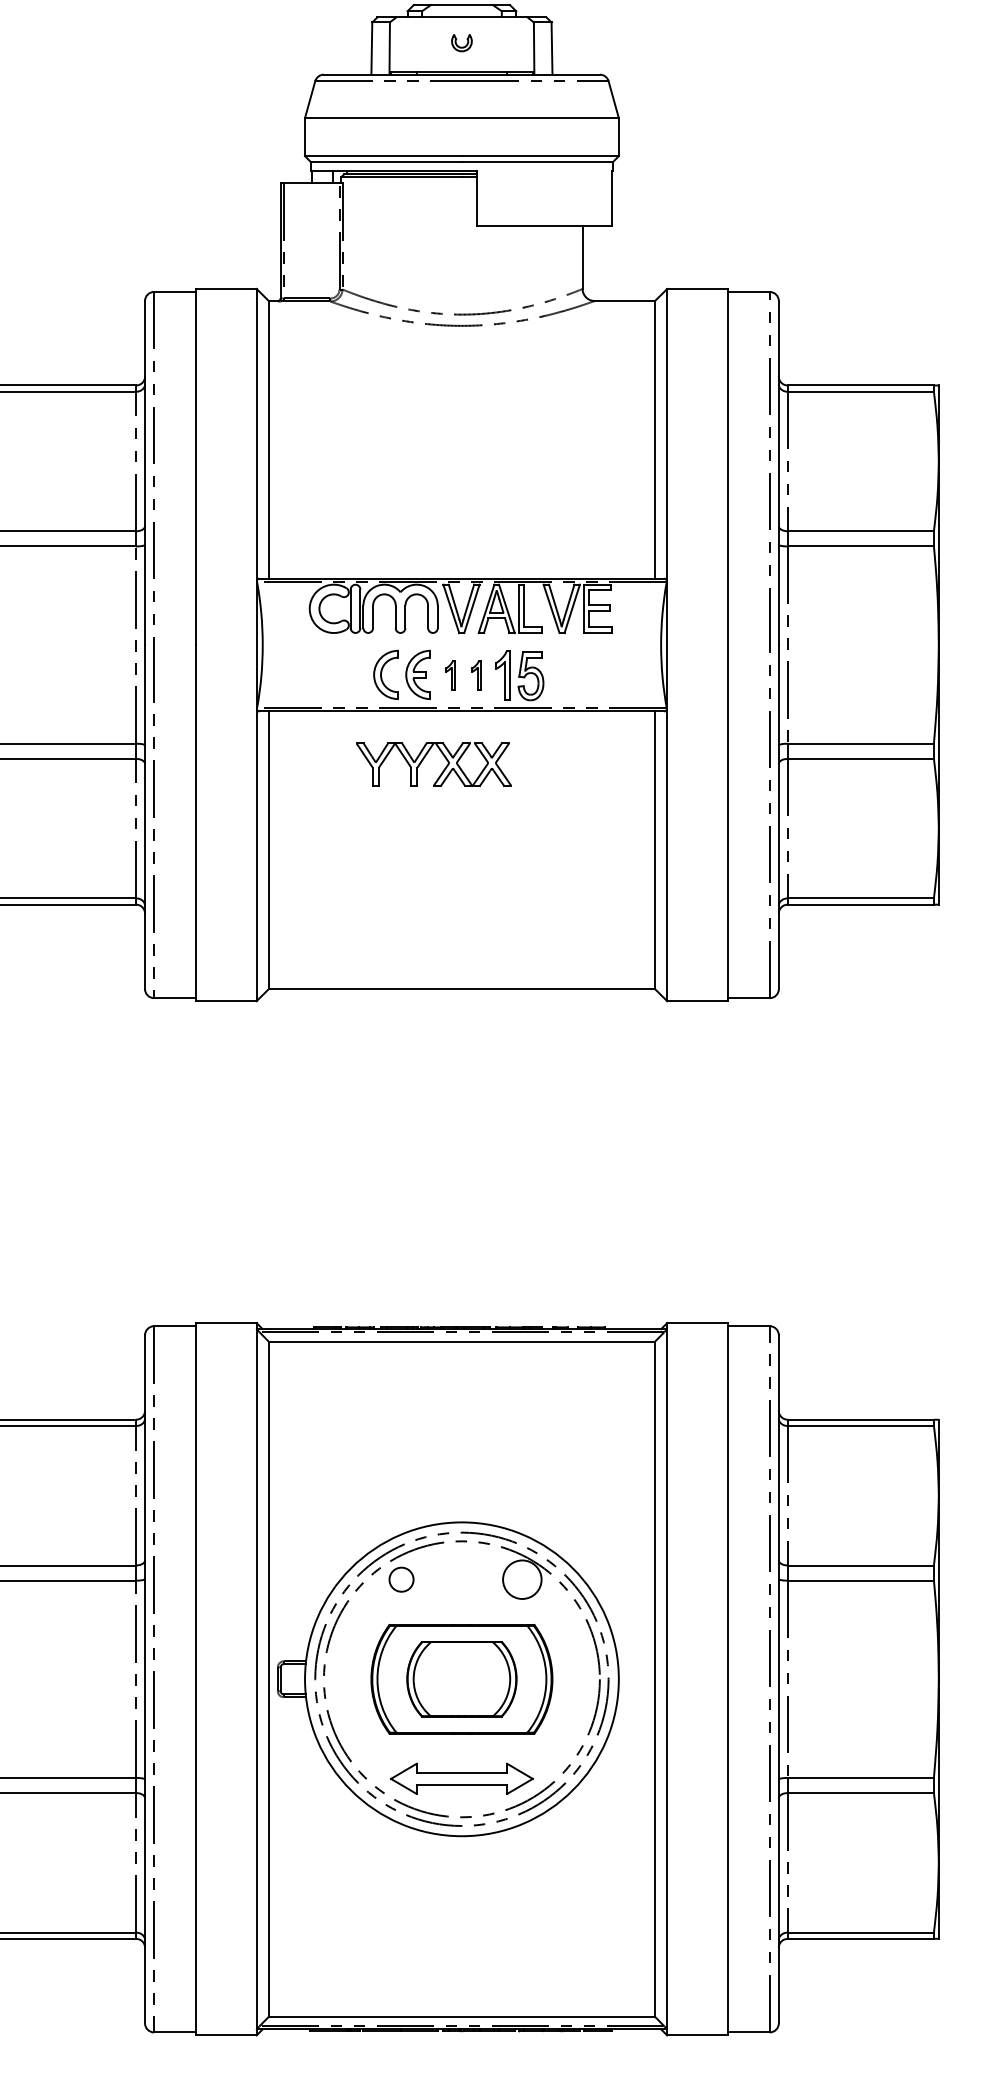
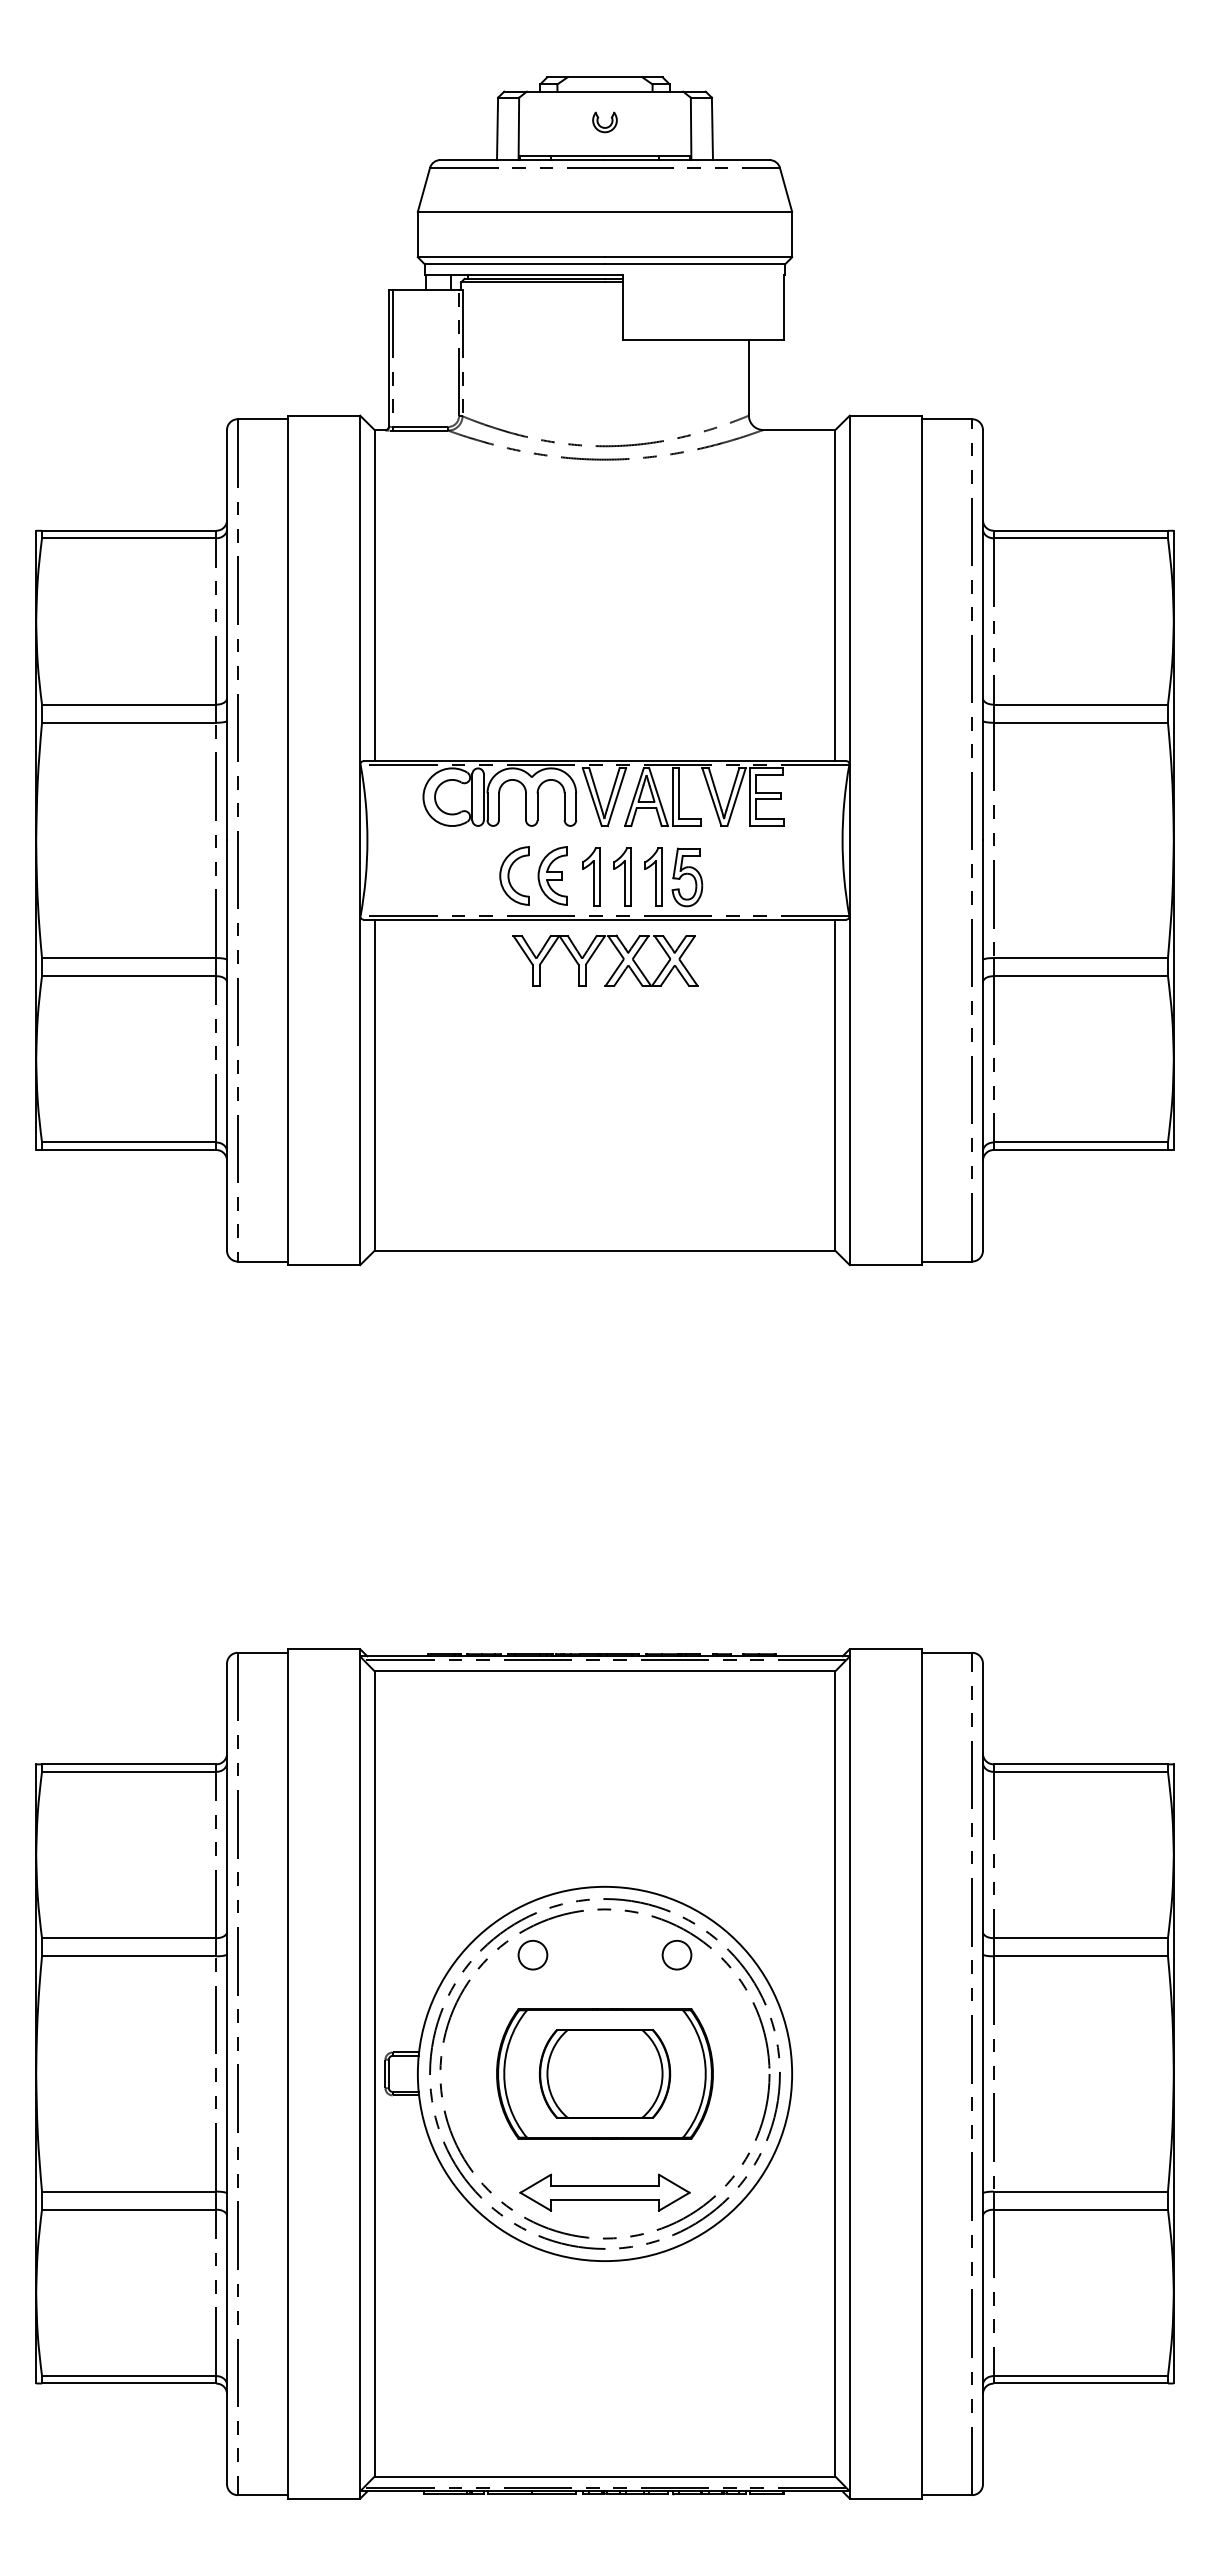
part: (450, 675) -> (591, 876), size x1.67
part: (476, 675) -> (622, 876), size x1.67
part: (425, 757) -> (595, 952), moved
circle: (521, 1579) -> (676, 1954), size x0.62

